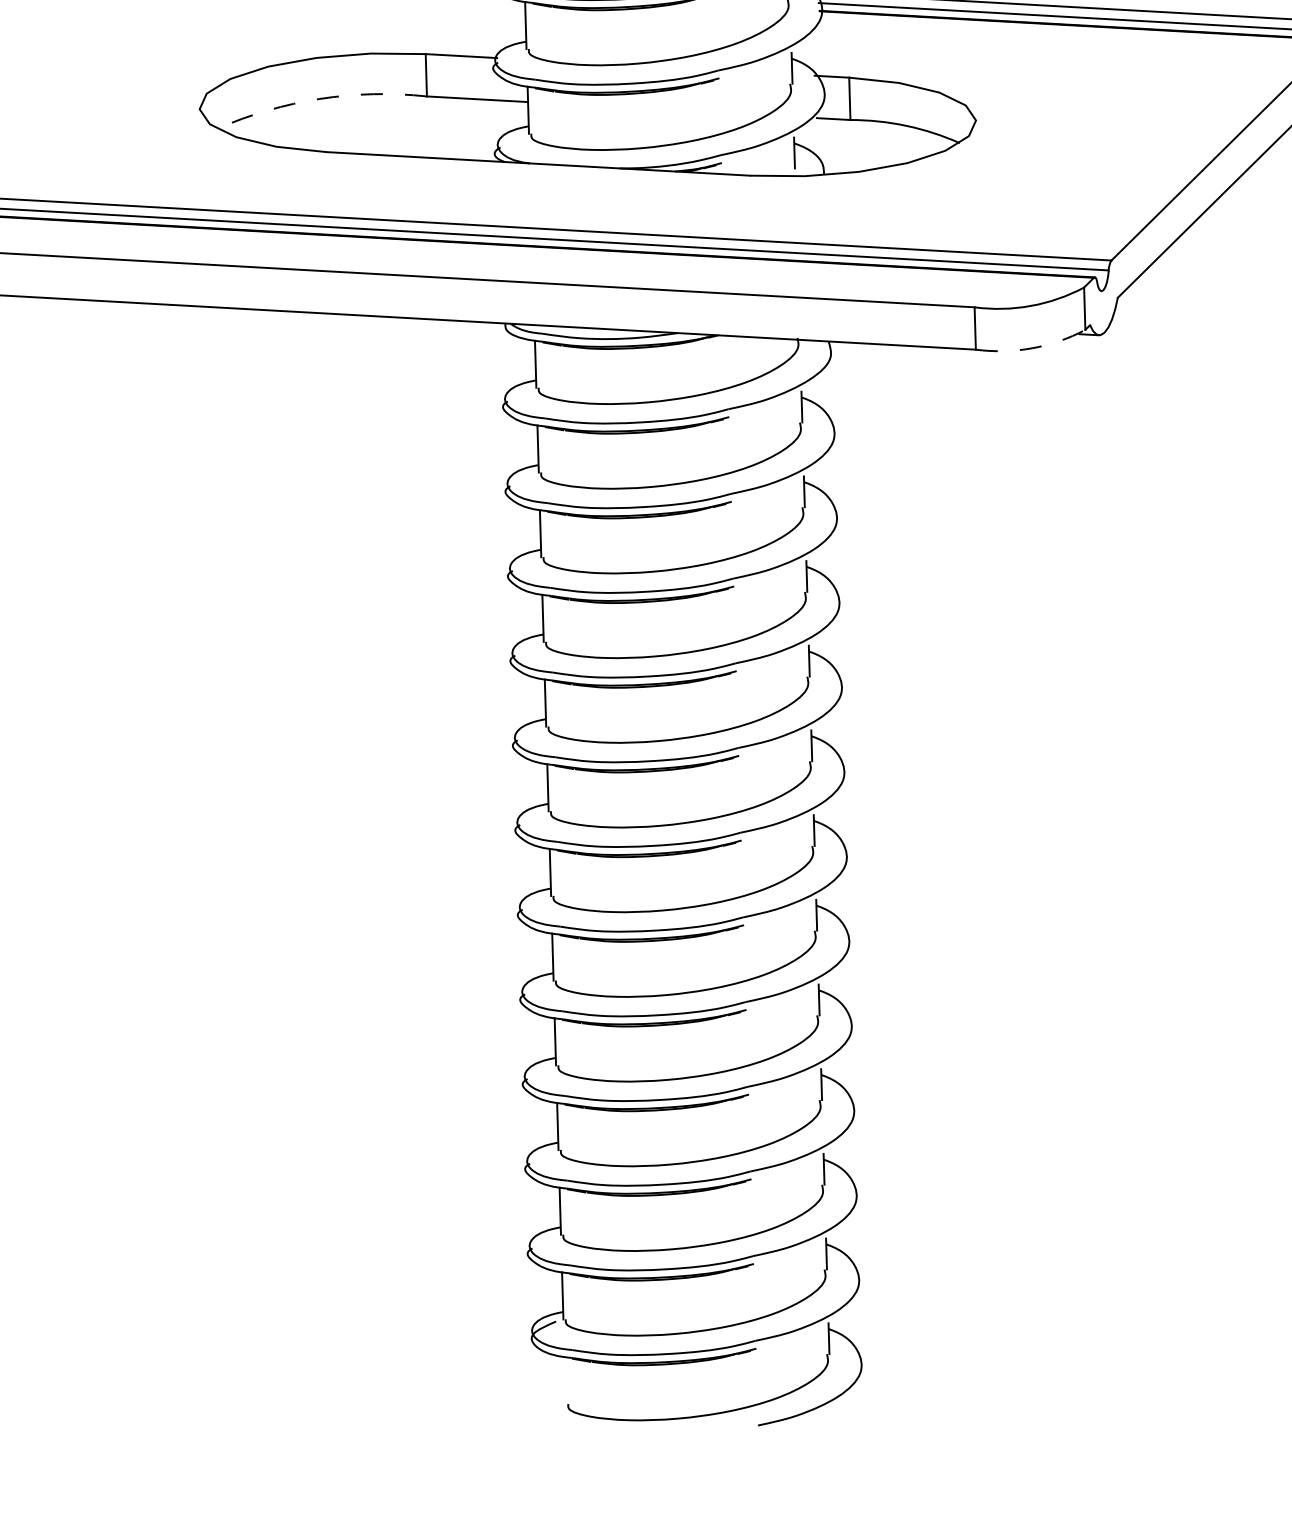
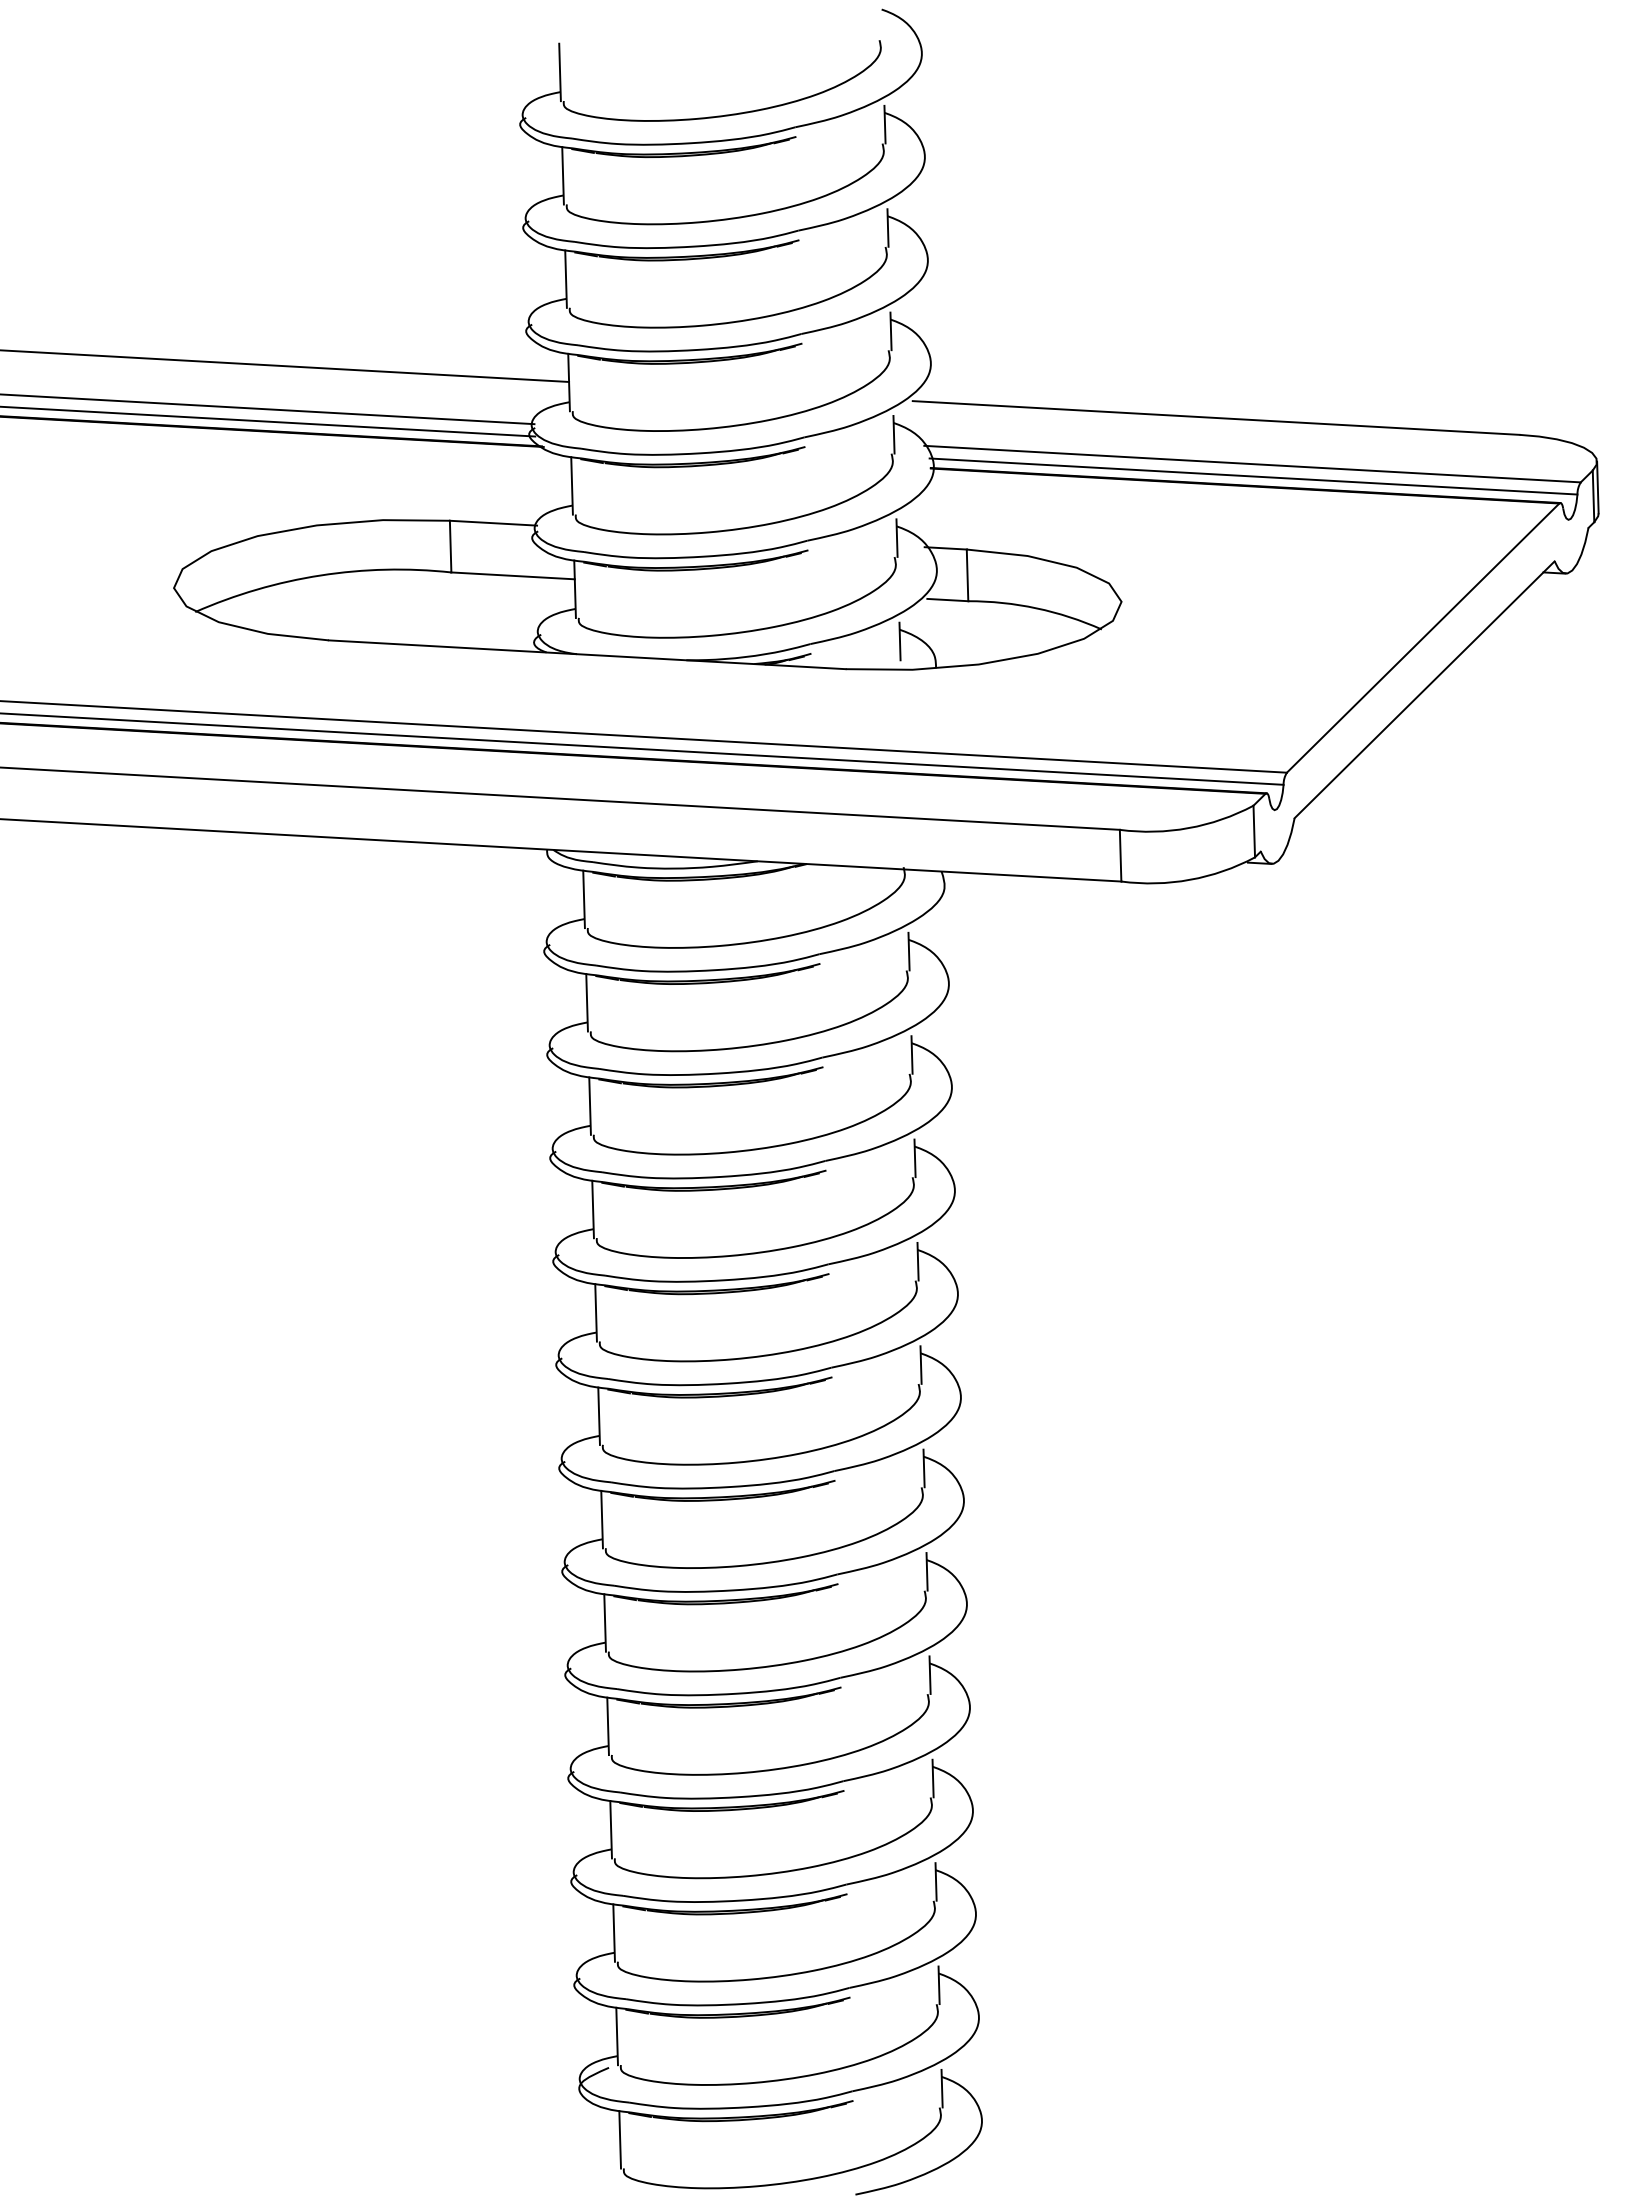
arc: (319, 98) -> (320, 575), dashed -> solid
arc: (1032, 348) -> (1190, 879), dashed -> solid
line: (565, 1380) -> (620, 2139), added

